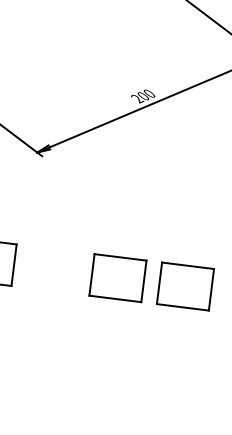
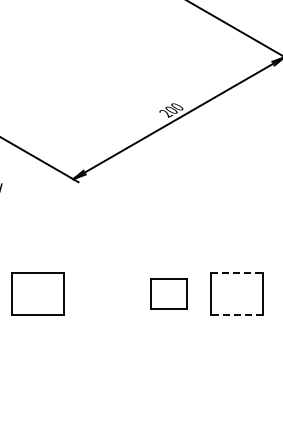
line: (188, 265) -> (237, 272), solid -> dashed
part: (117, 277) -> (168, 293), size x0.7
line: (182, 306) -> (236, 314), solid -> dashed

